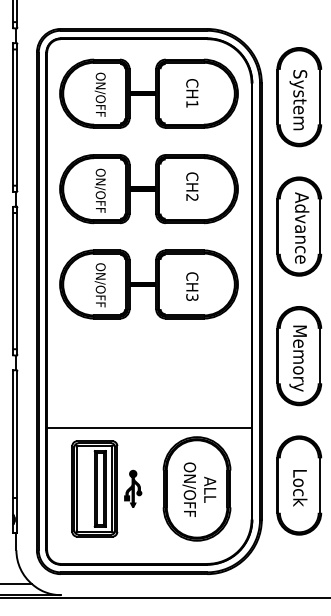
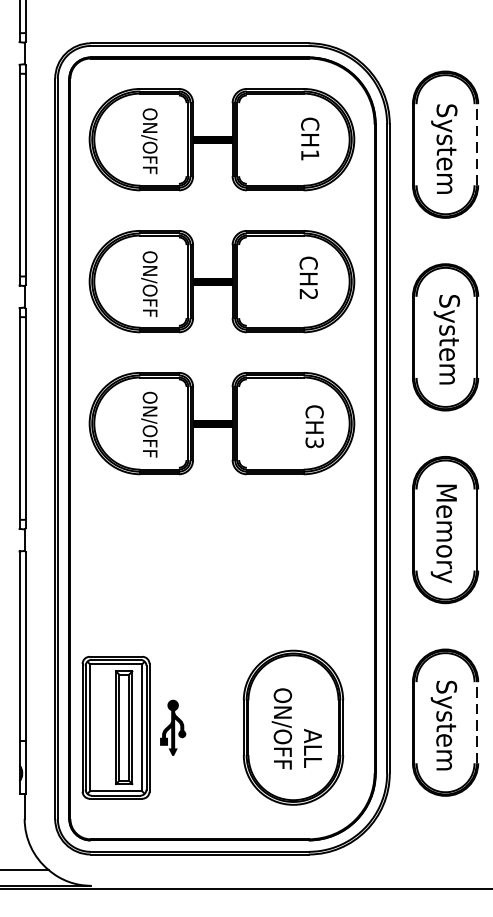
text: (192, 93) -> (310, 139), moved
line: (320, 96) -> (477, 143), solid -> dashed
text: (192, 186) -> (308, 277), moved
text: (300, 227) -> (447, 338), Advance -> System
text: (192, 286) -> (314, 426), moved
line: (149, 427) -> (222, 636), removed
line: (320, 485) -> (477, 722), solid -> dashed
text: (298, 487) -> (444, 725), Lock -> System
part: (106, 488) -> (133, 727), moved
text: (210, 489) -> (313, 747), moved

